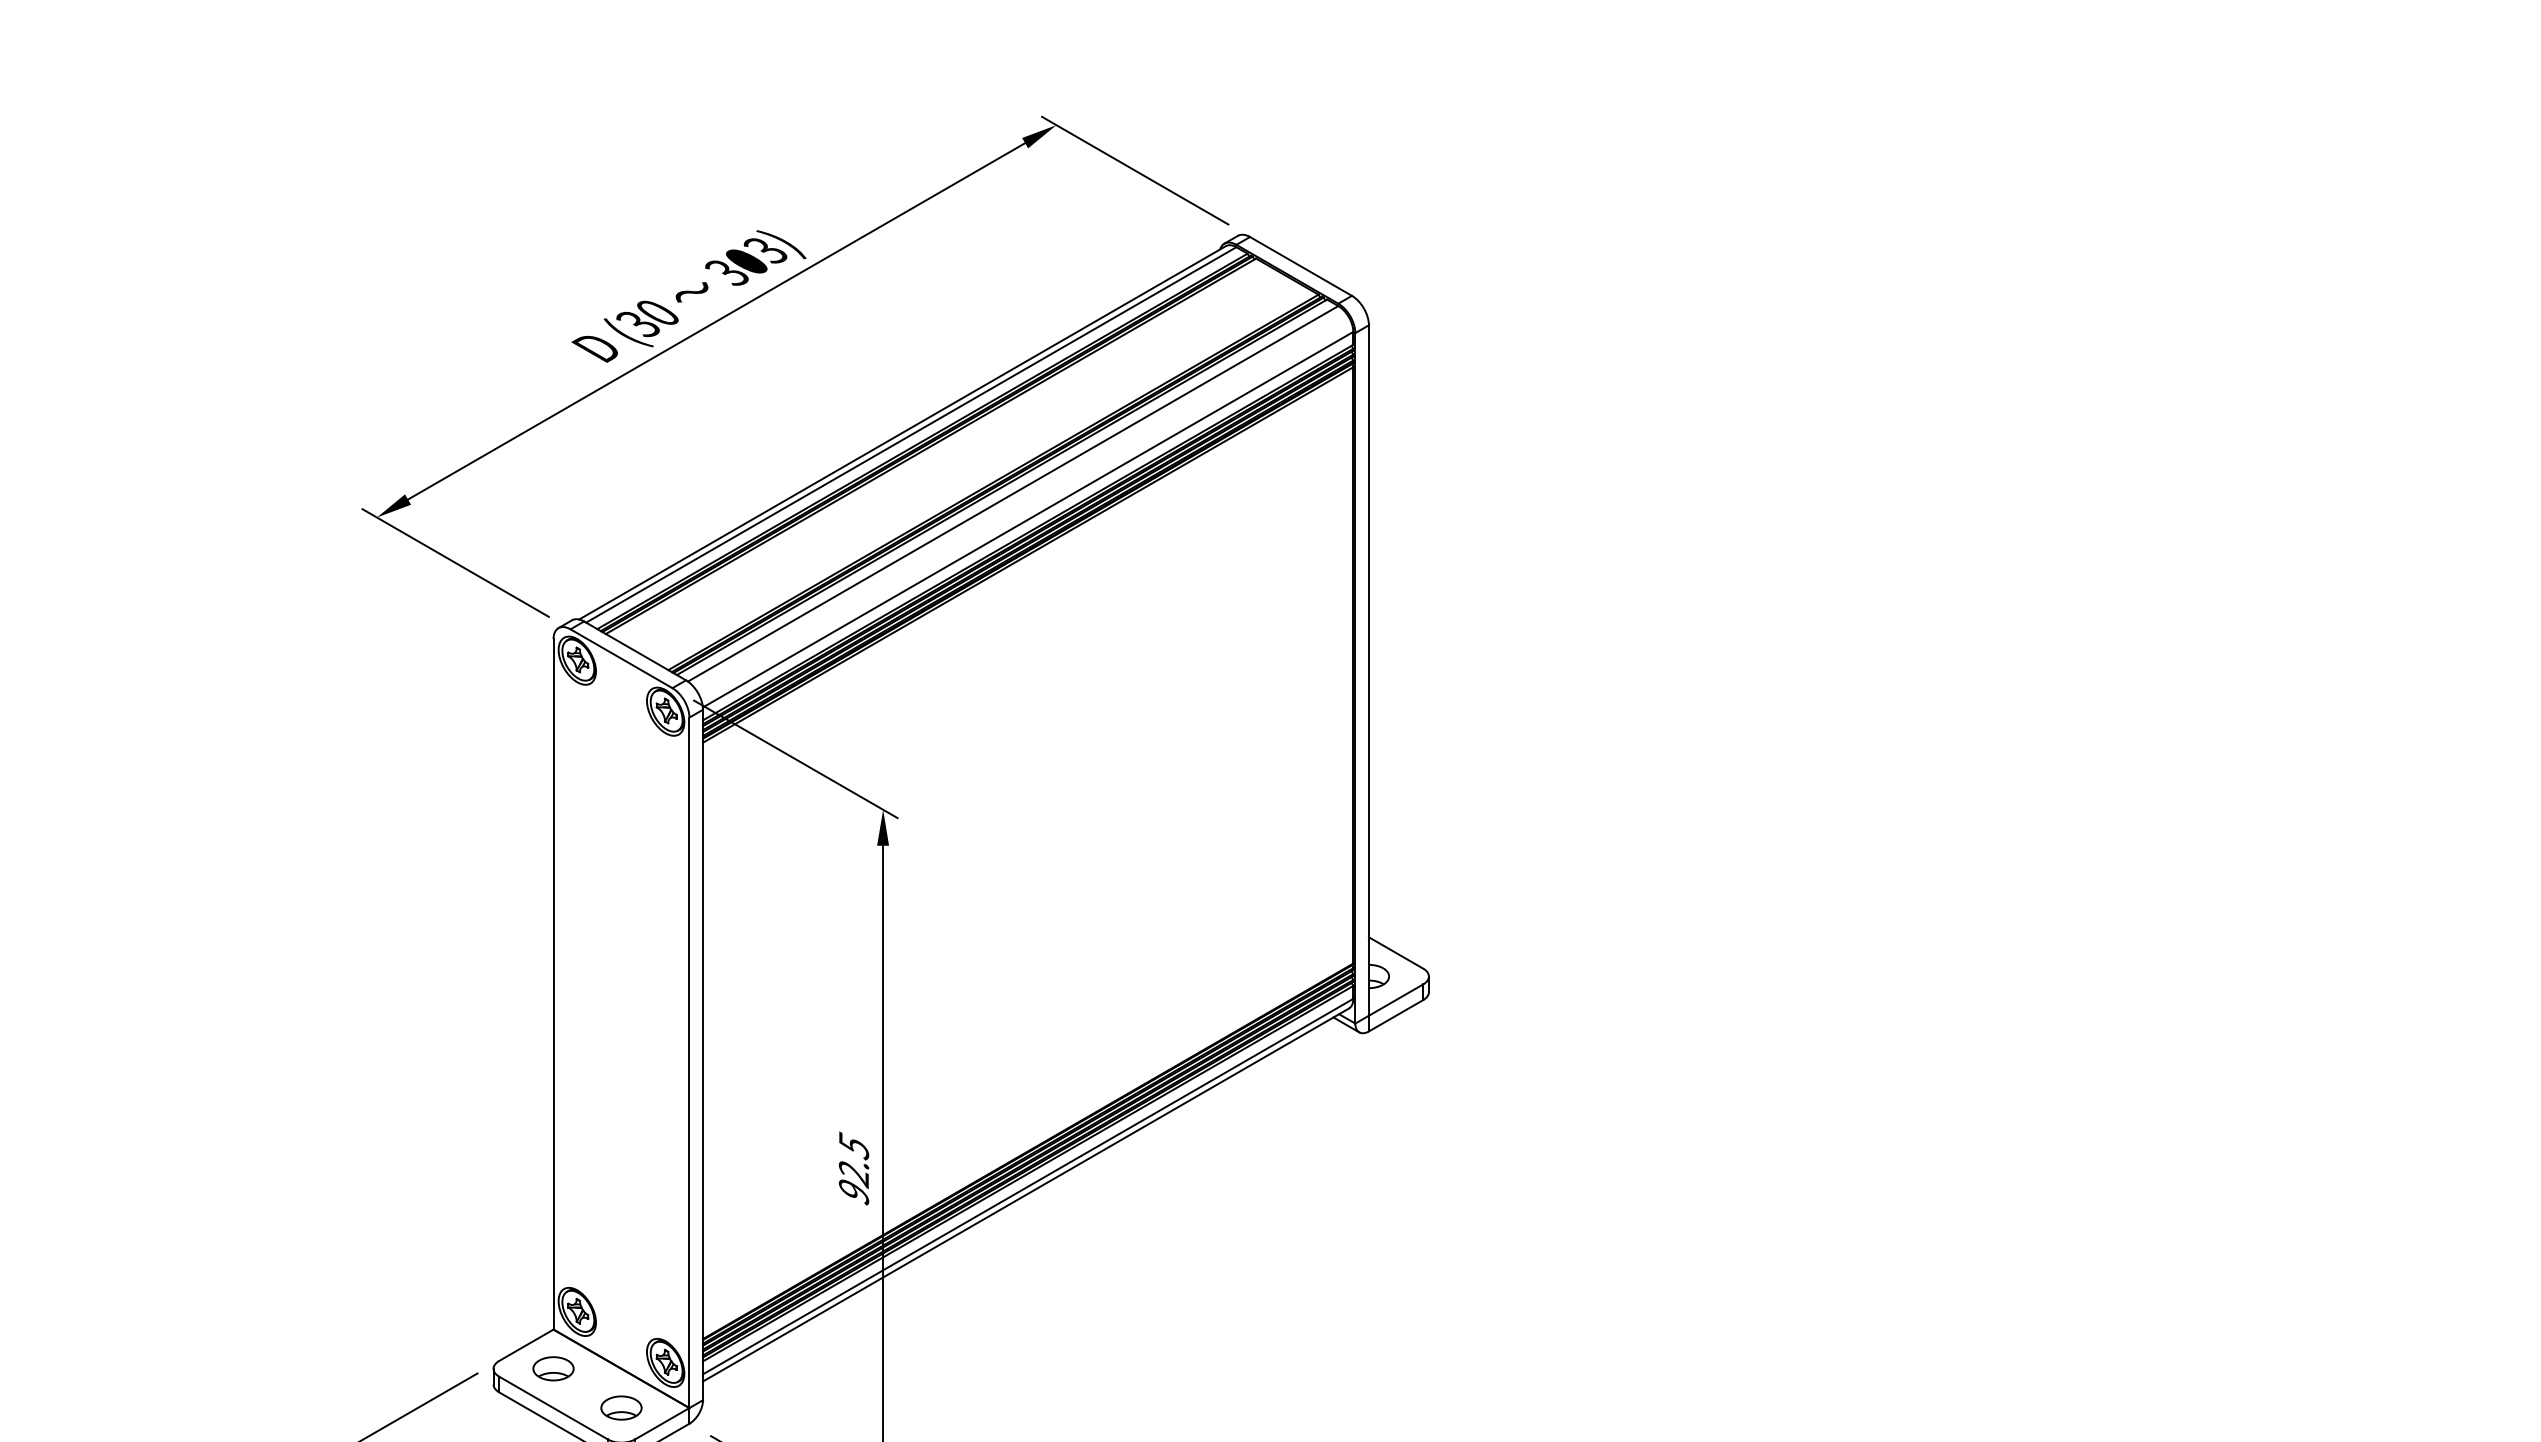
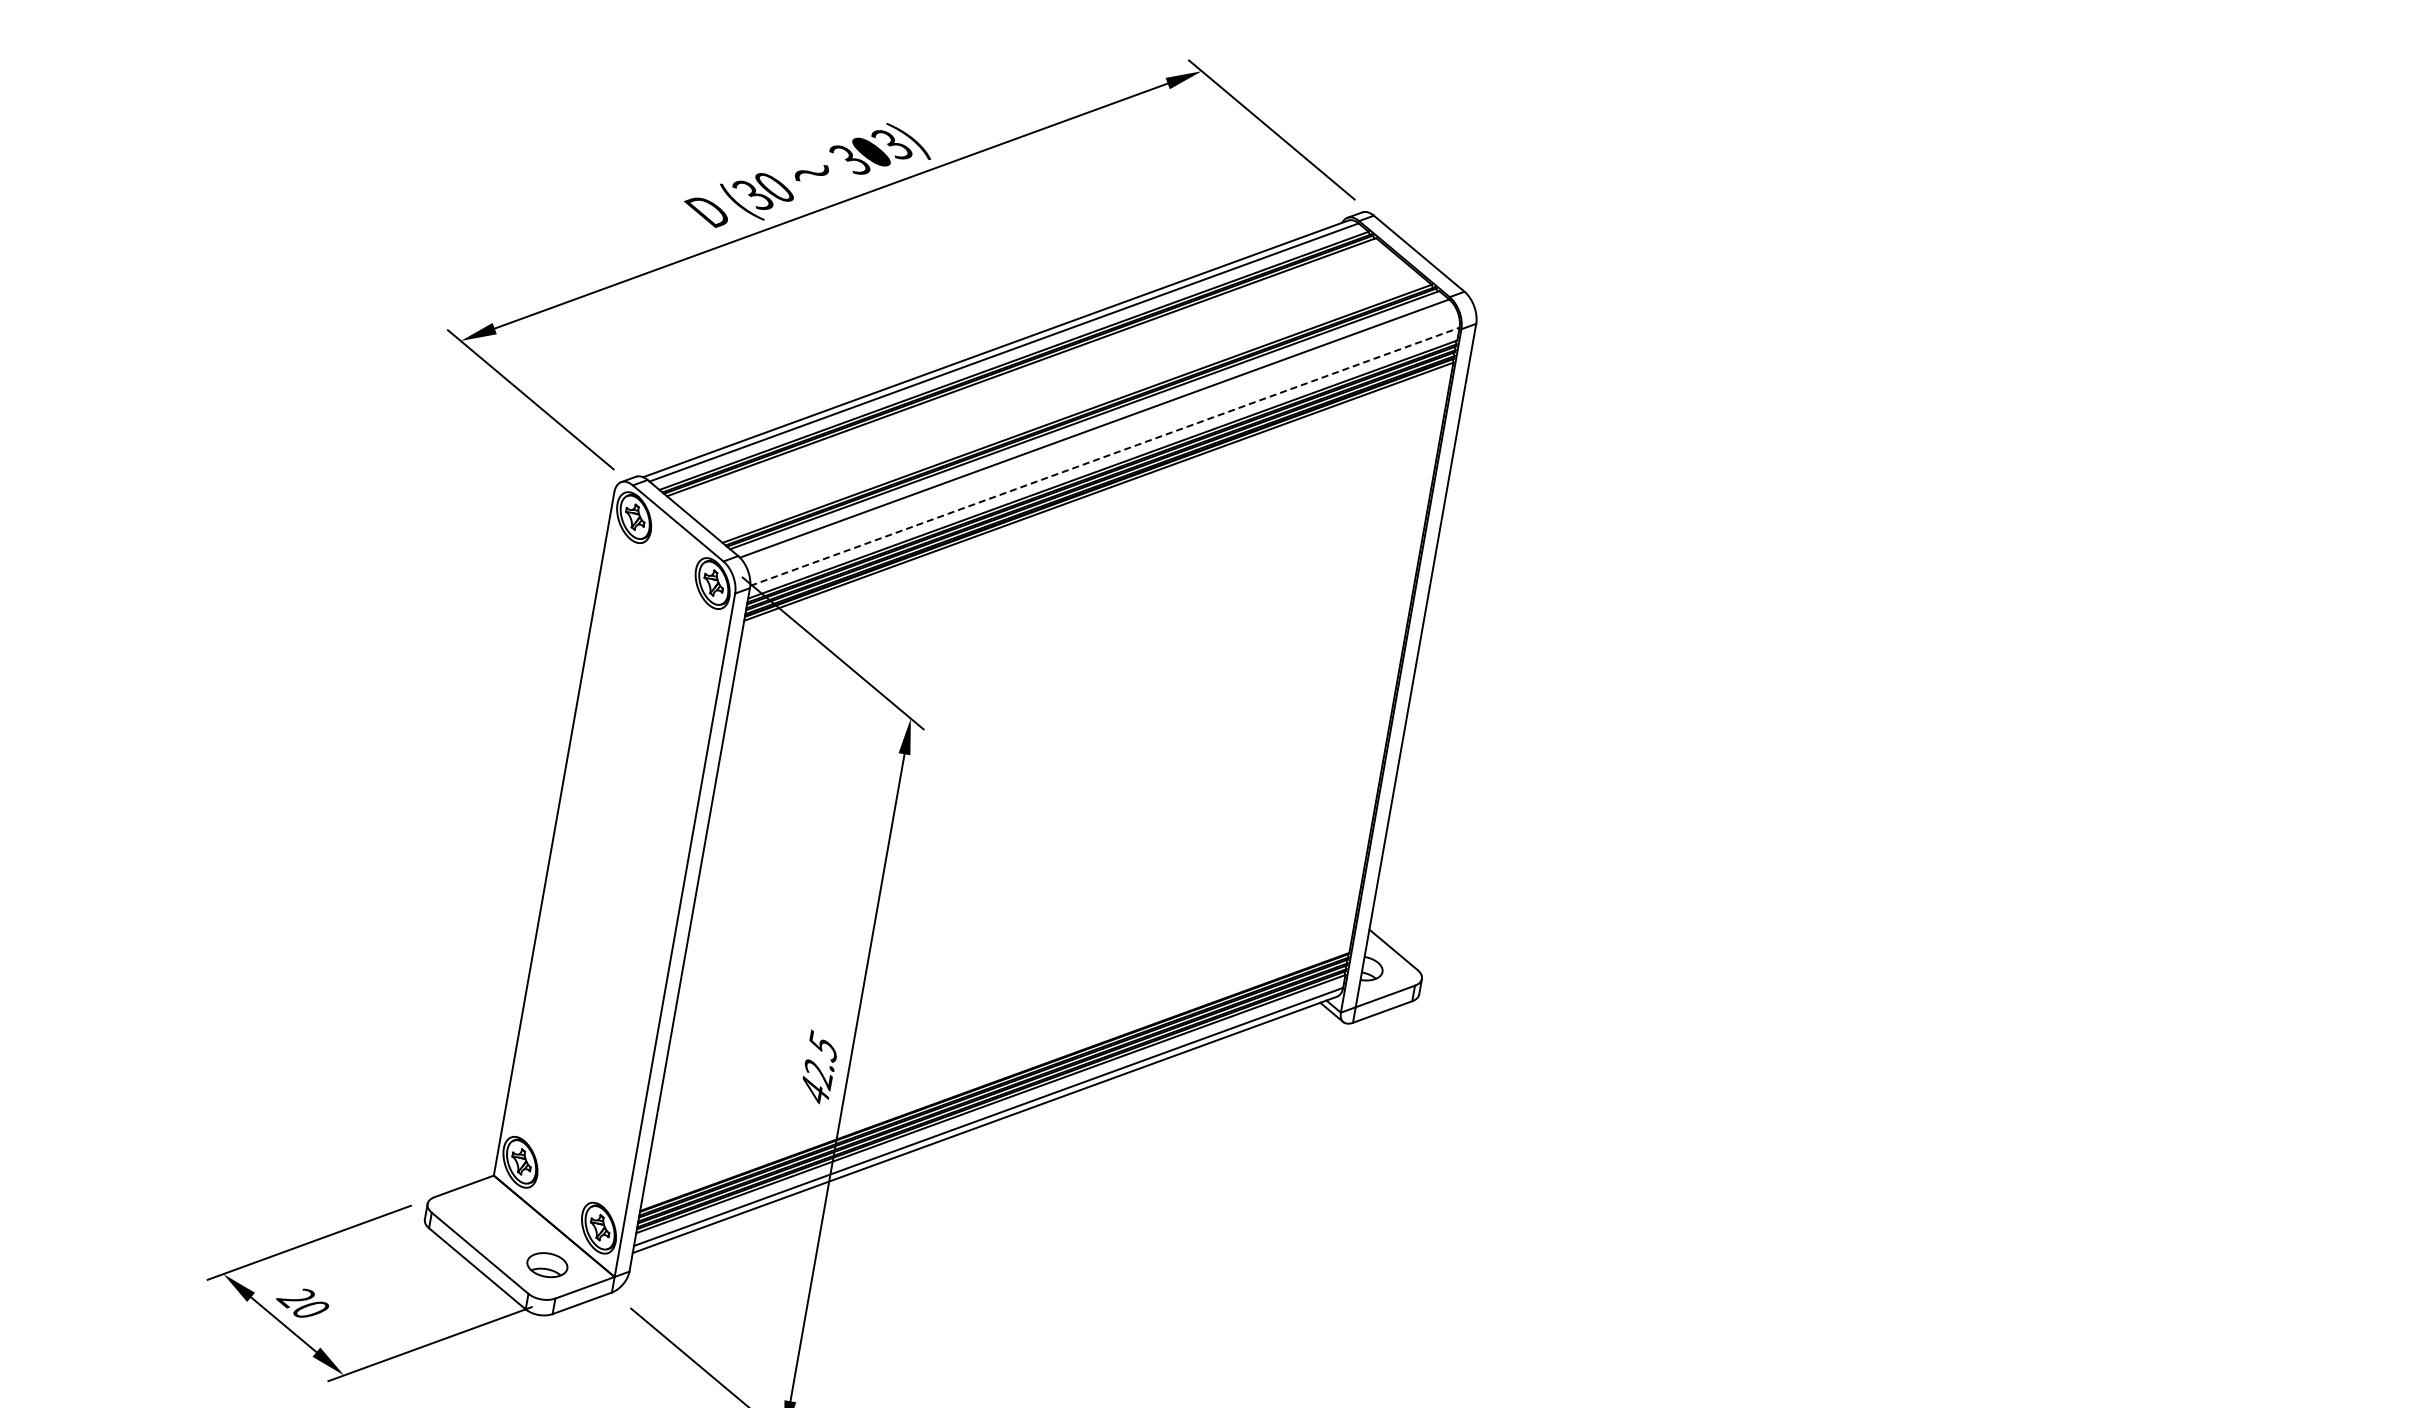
line: (1028, 519) -> (1105, 456), solid -> dashed
text: (853, 1191) -> (814, 1091), 92.5 -> 42.5
part: (553, 1368) -> (487, 1214), removed

